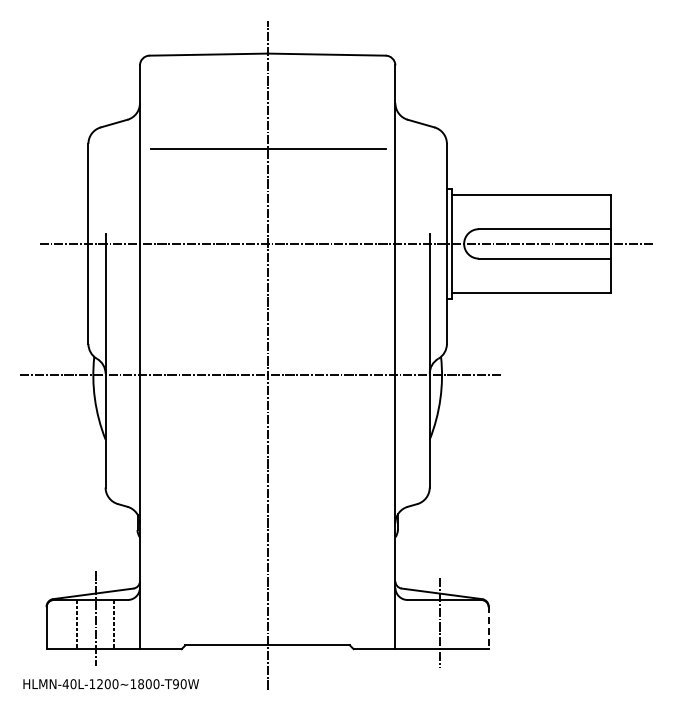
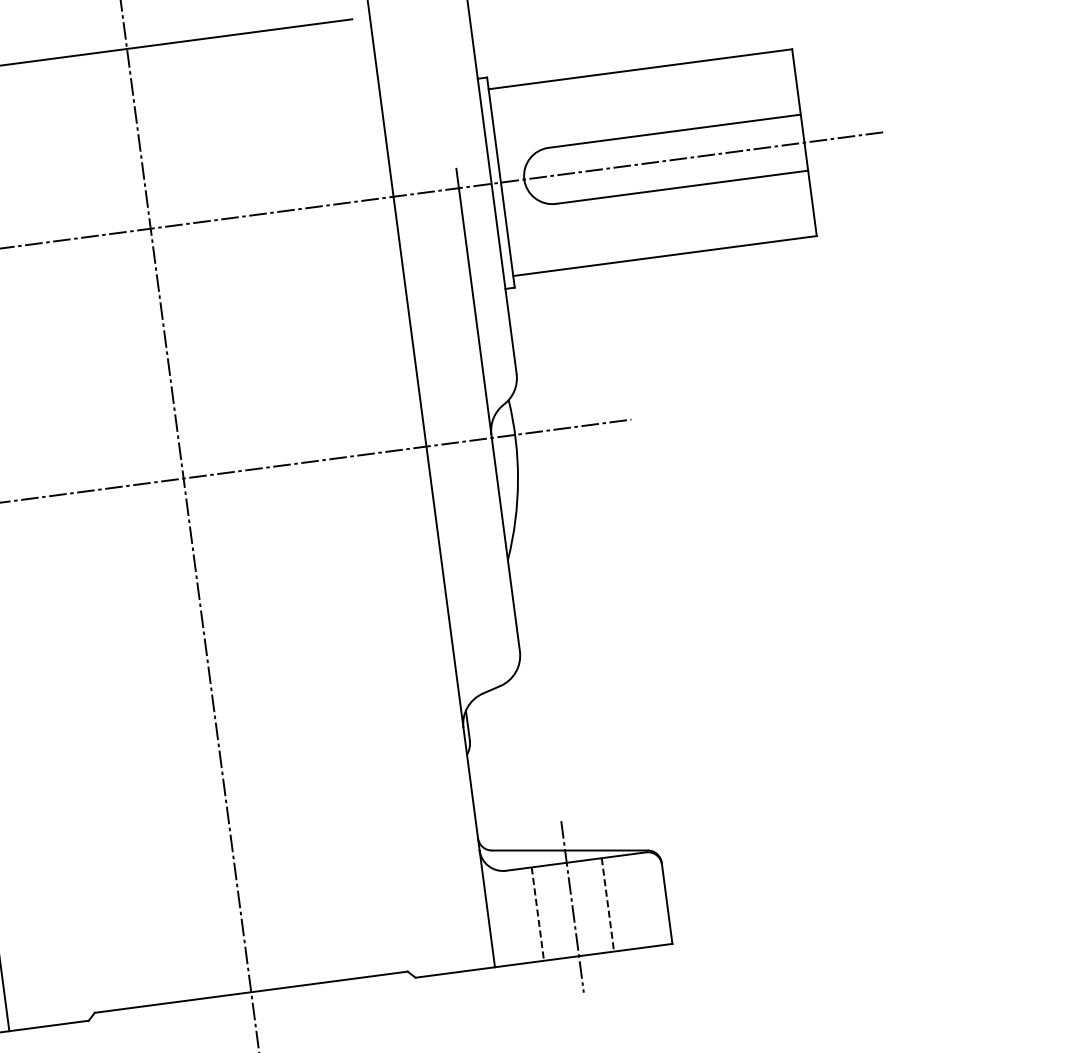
line: (421, 624) -> (538, 913), added
line: (458, 624) -> (608, 904), added
line: (488, 628) -> (666, 904), dashed -> solid

